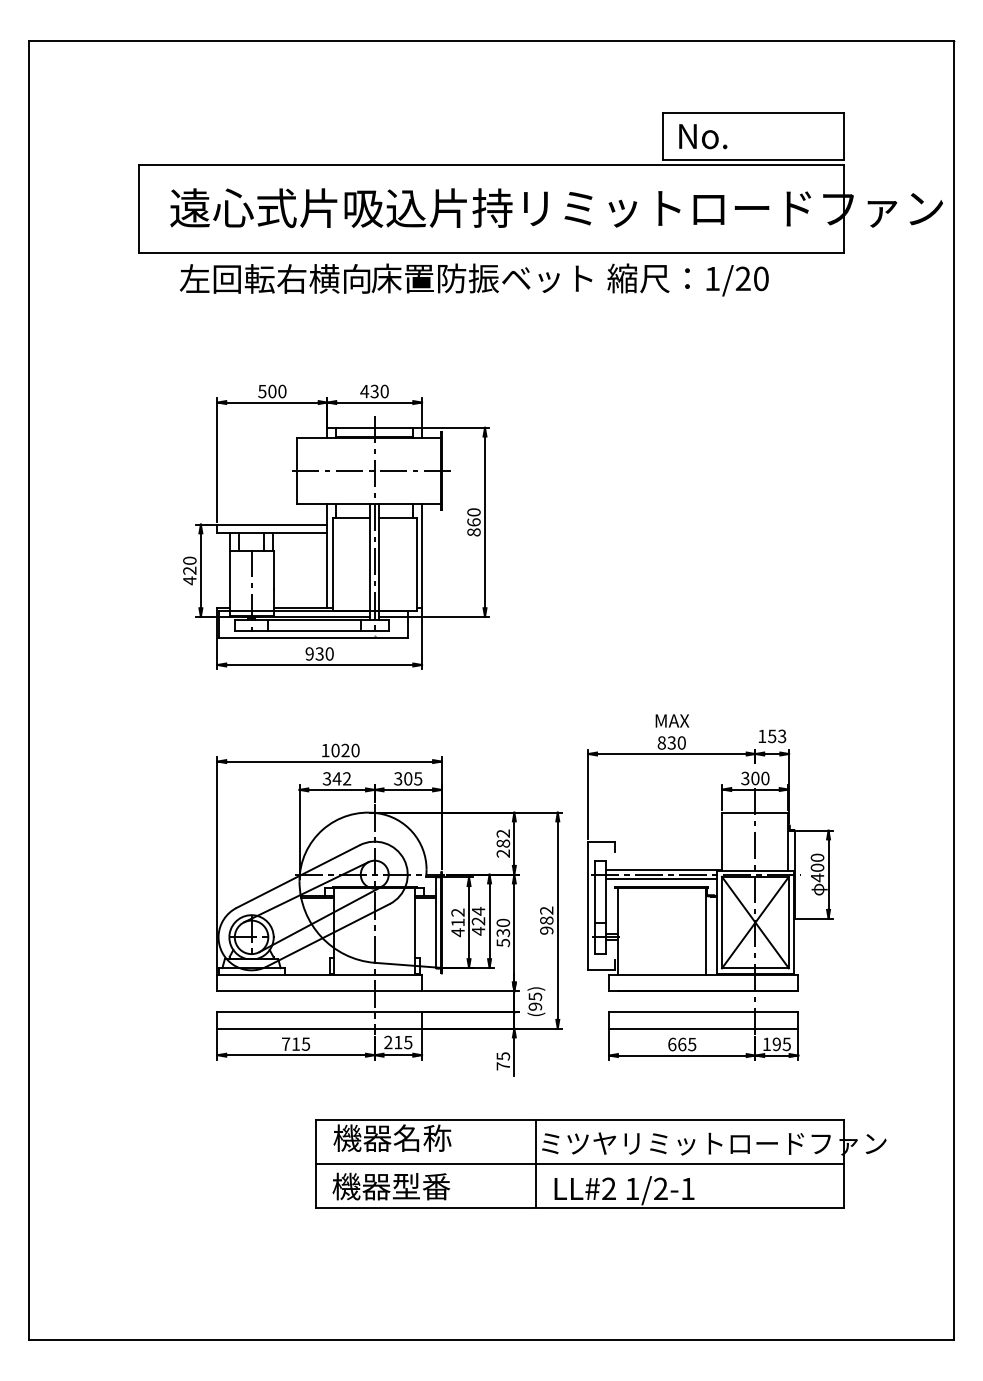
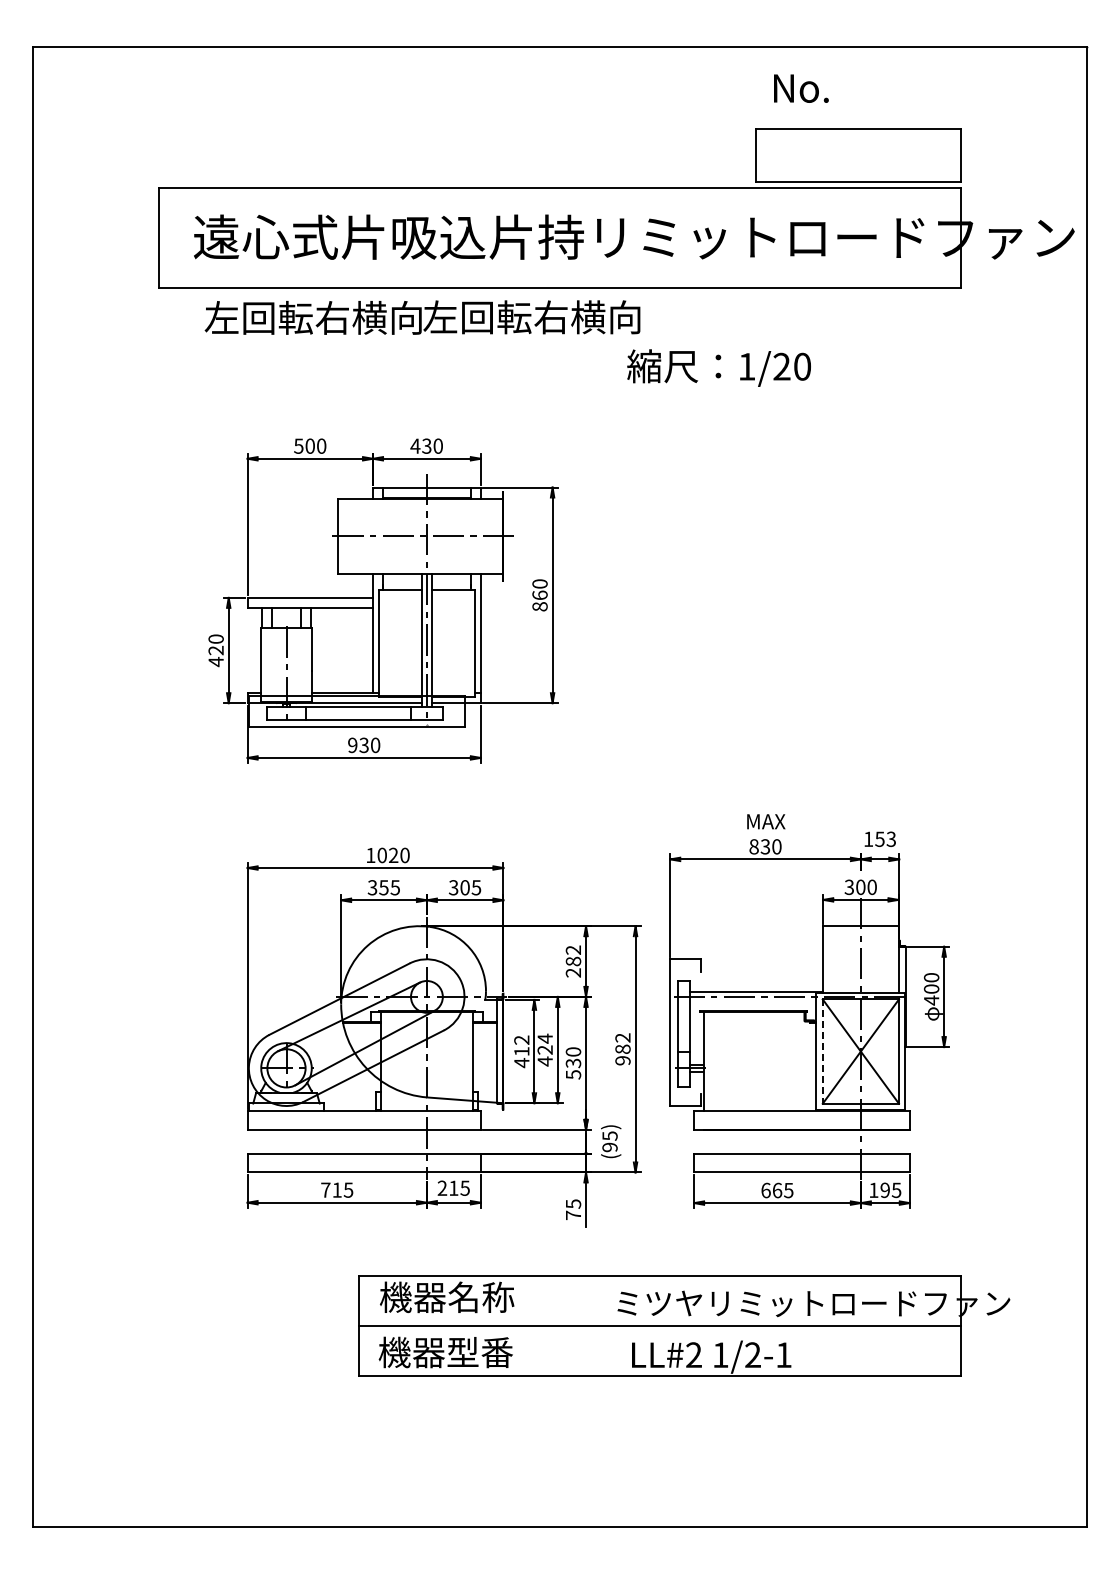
text: (703, 136) -> (801, 88), moved
text: (481, 278) -> (548, 317), 床置防振ベット -> 左回転右横向
text: (687, 279) -> (718, 367), moved
text: (341, 778) -> (389, 887), 342 -> 355
line: (661, 878) -> (753, 1001), removed
line: (721, 923) -> (822, 1052), solid -> dashed
line: (705, 931) -> (804, 1061), removed
line: (535, 1163) -> (610, 1326), removed

